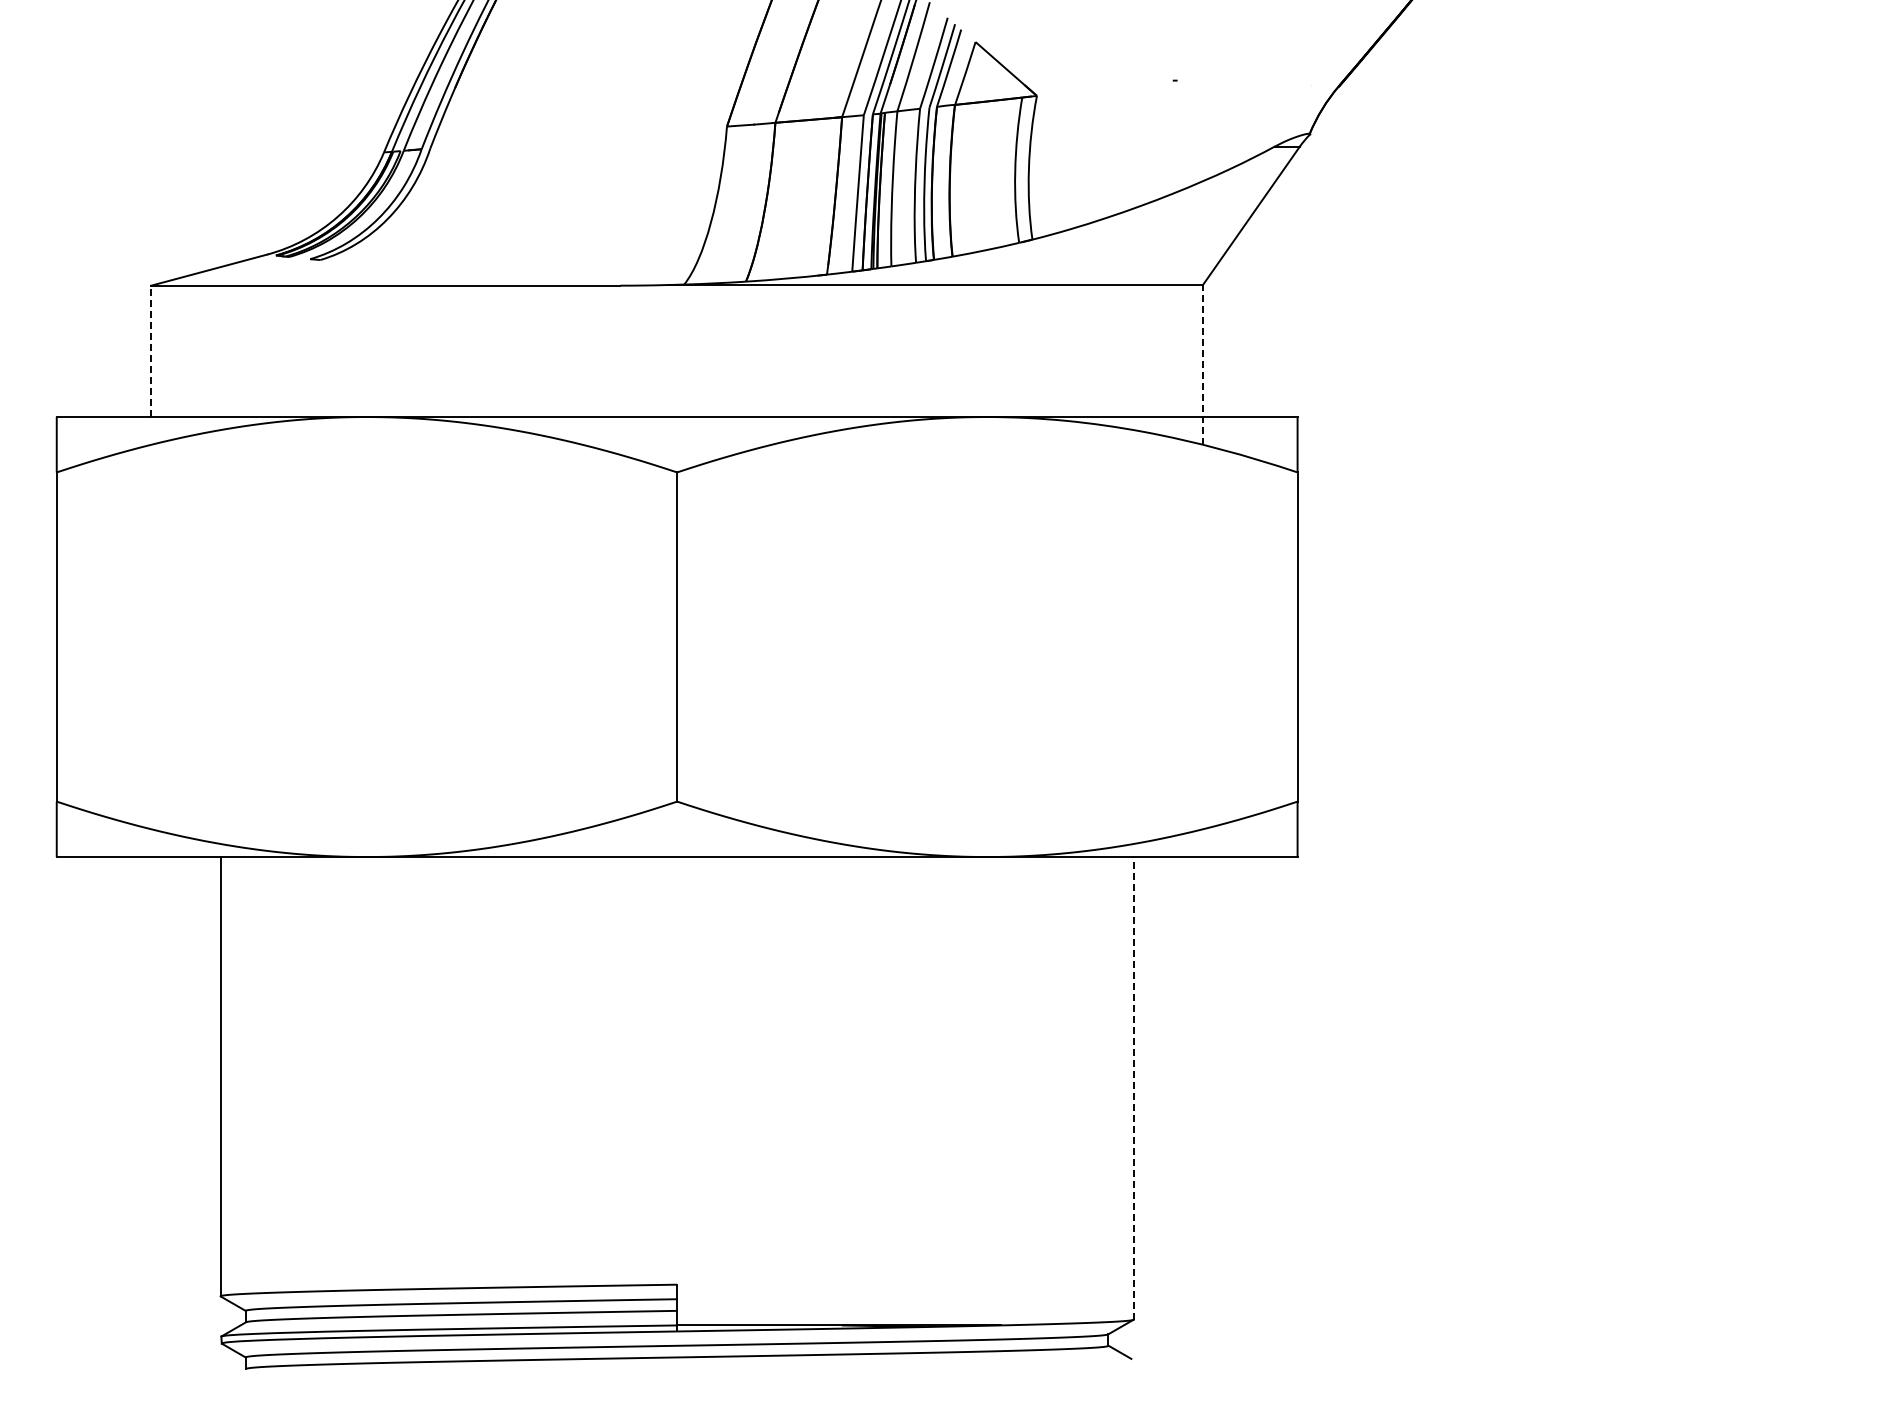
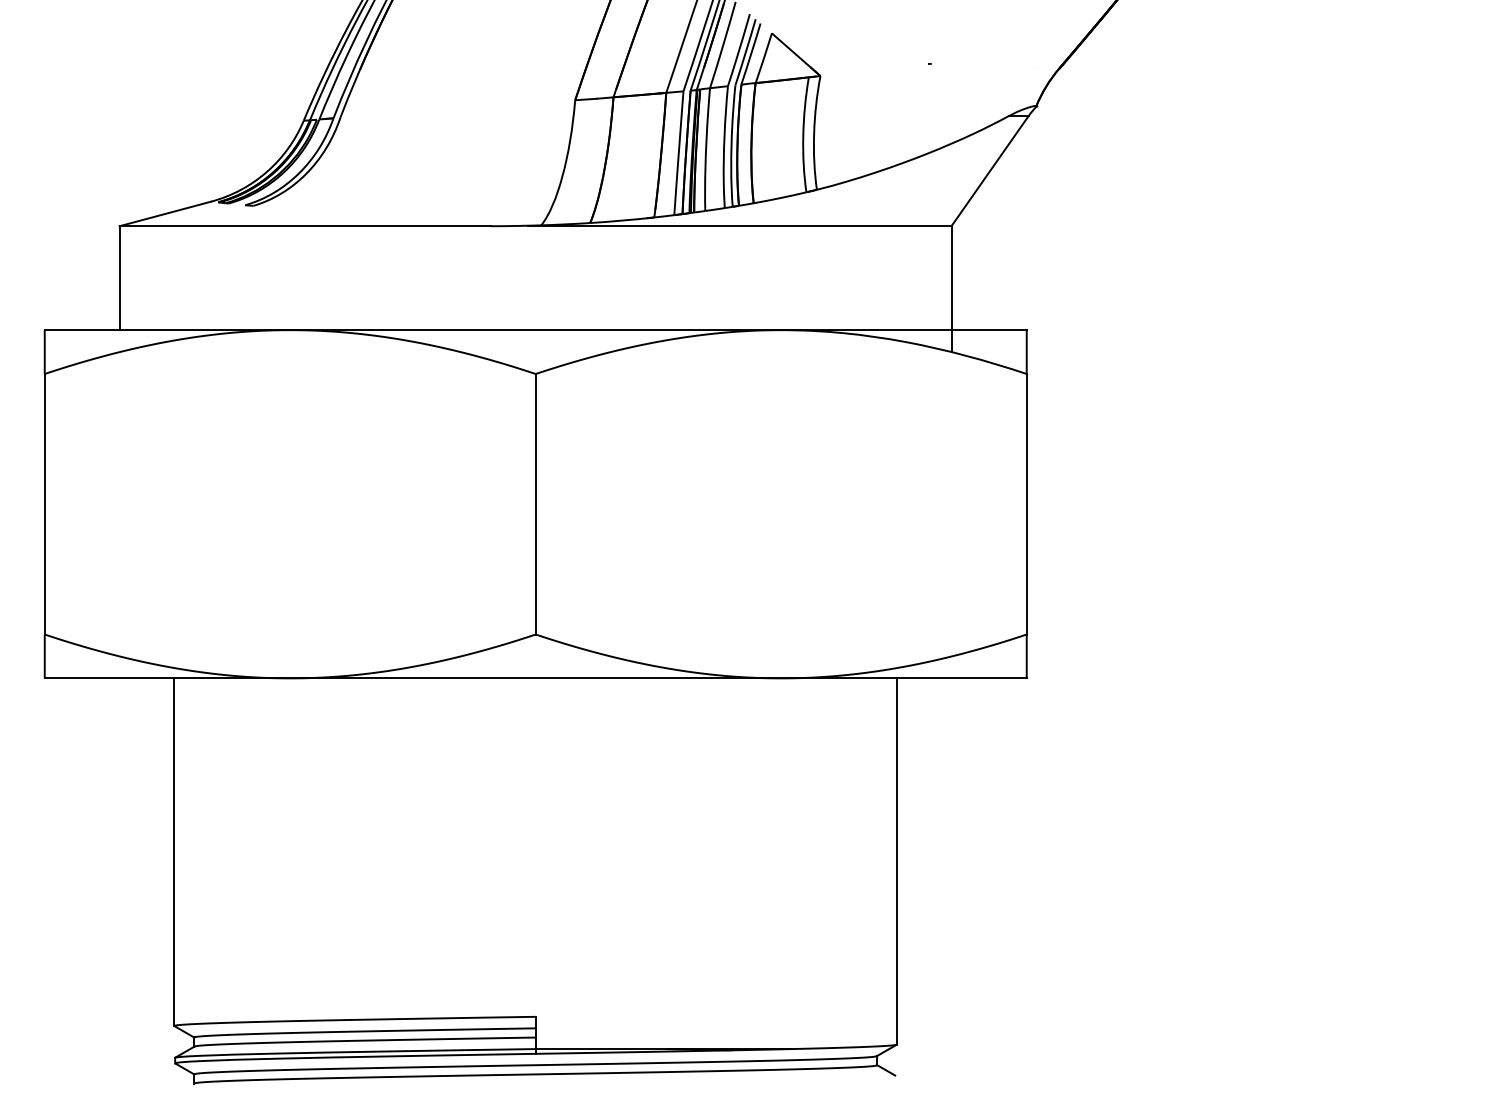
line: (151, 351) -> (119, 278), dashed -> solid
line: (1202, 364) -> (951, 288), dashed -> solid
line: (1133, 1087) -> (896, 860), dashed -> solid

